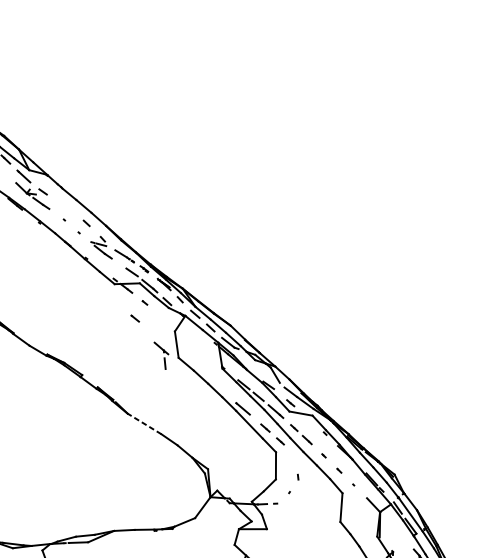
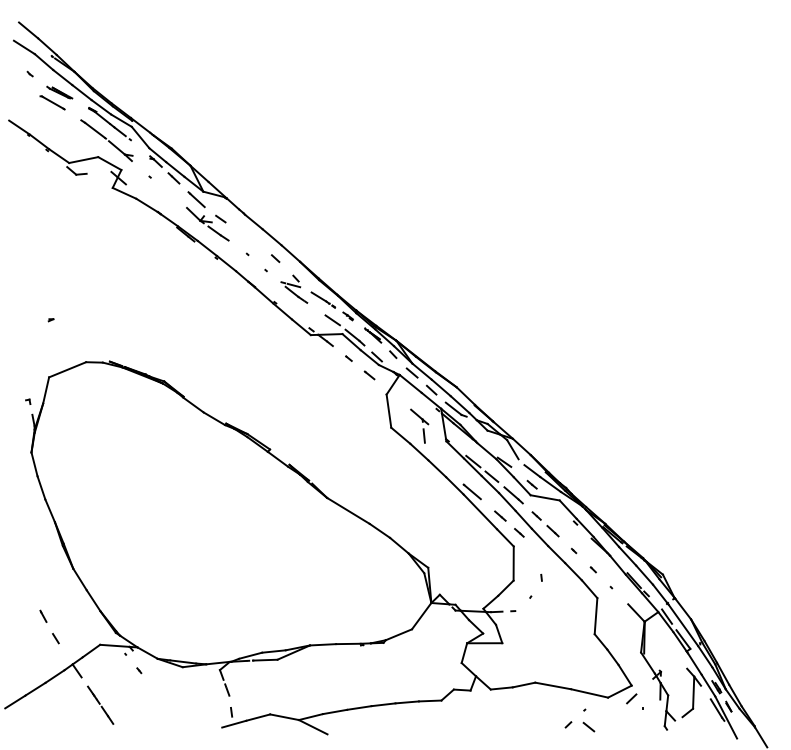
line: (135, 318) -> (369, 375), moved
part: (161, 355) -> (419, 425), moved
line: (144, 423) -> (348, 510), dashed -> solid

